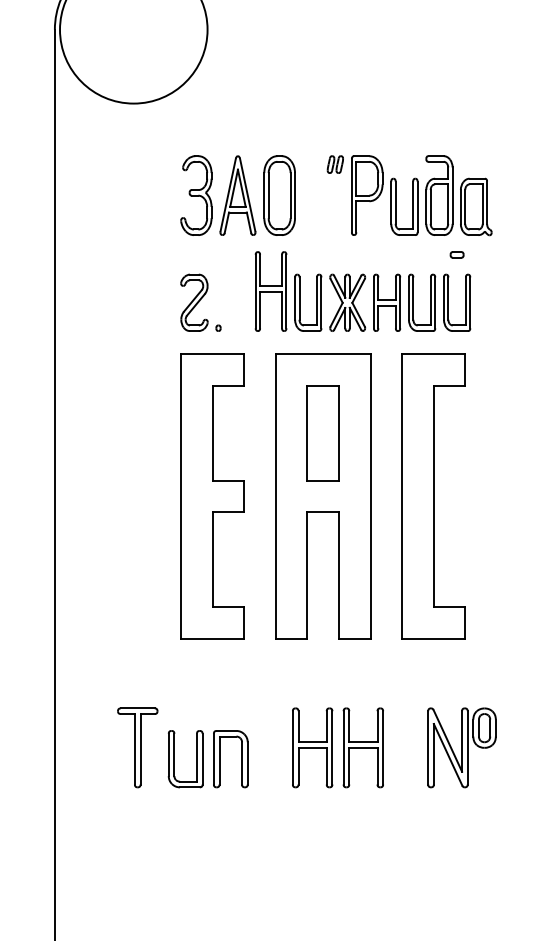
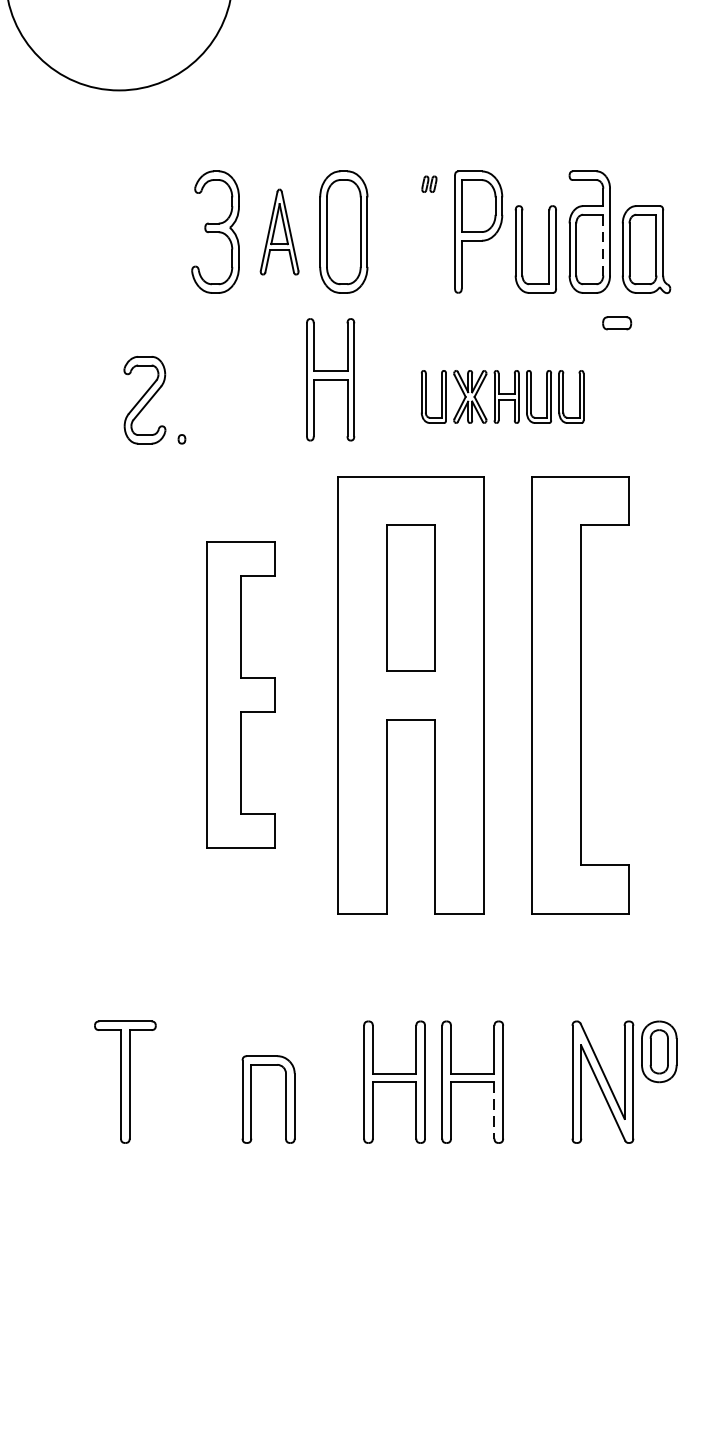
part: (334, 164) -> (428, 184), size x0.6
part: (237, 195) -> (278, 231), size x0.7
line: (448, 204) -> (603, 245), solid -> dashed
part: (456, 254) -> (616, 322), size x1.4
part: (200, 302) -> (154, 399), moved
part: (382, 302) -> (502, 396), size x0.6
part: (212, 496) -> (240, 695), size x0.7
part: (174, 759) -> (181, 1100), removed
line: (377, 766) -> (494, 1110), solid -> dashed

